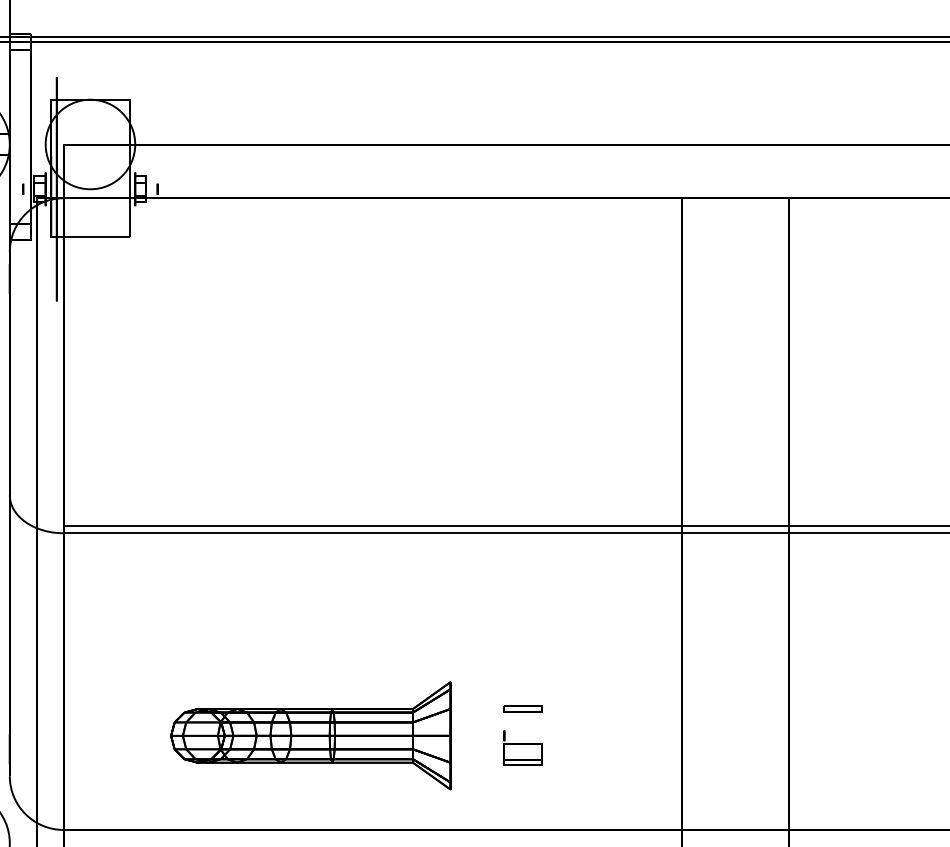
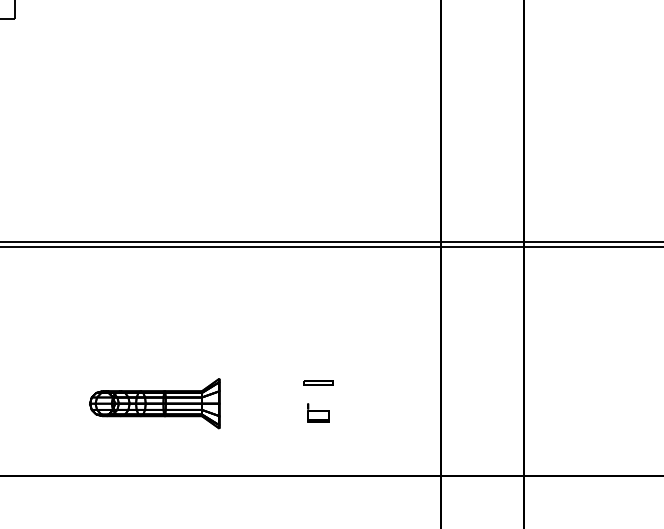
part: (310, 735) -> (154, 403), size x0.6
part: (522, 747) -> (317, 412), size x0.7

